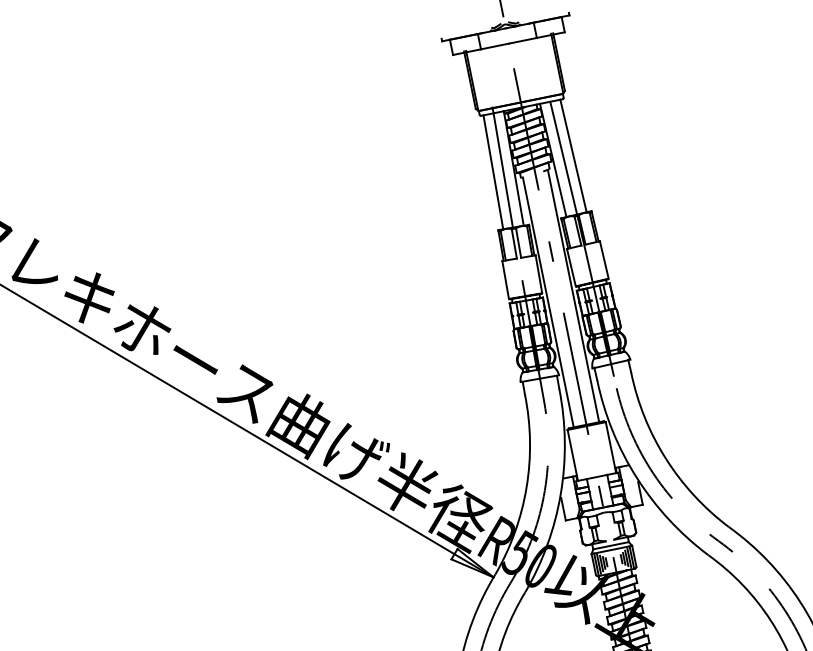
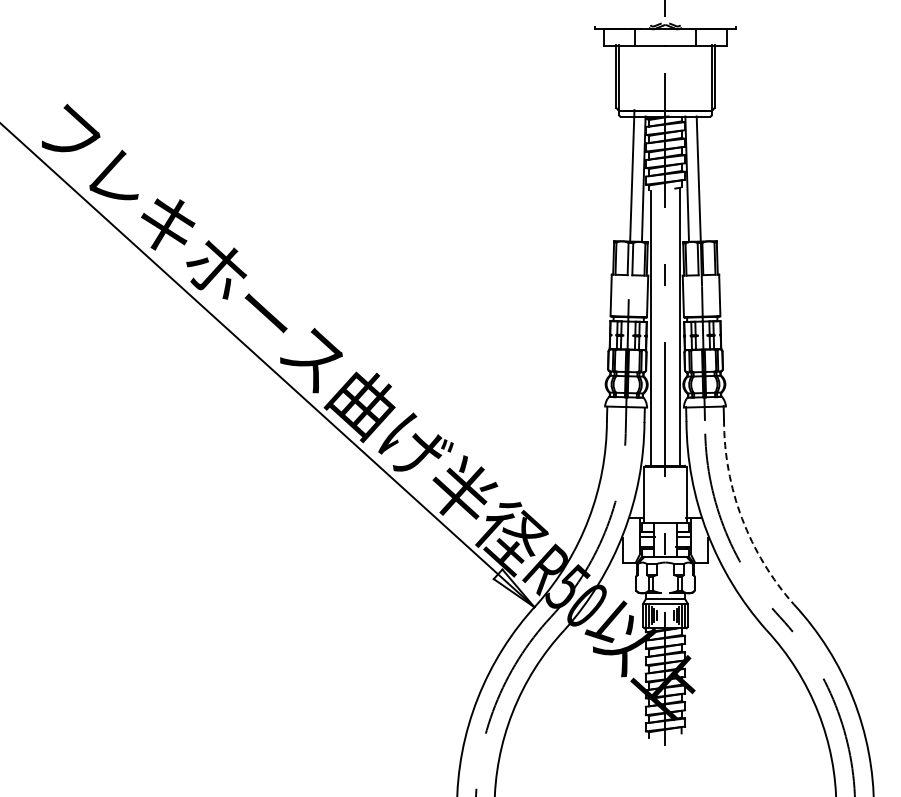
line: (573, 155) -> (709, 178), removed
line: (493, 171) -> (621, 178), removed
arc: (666, 458) -> (742, 518), solid -> dashed

